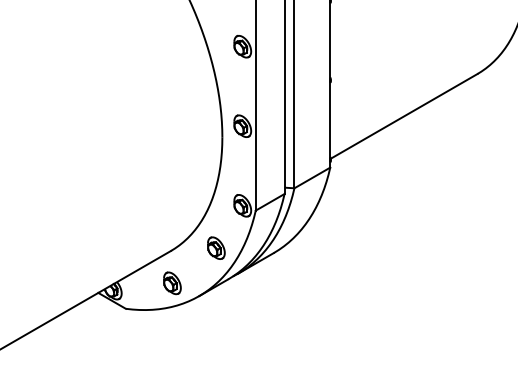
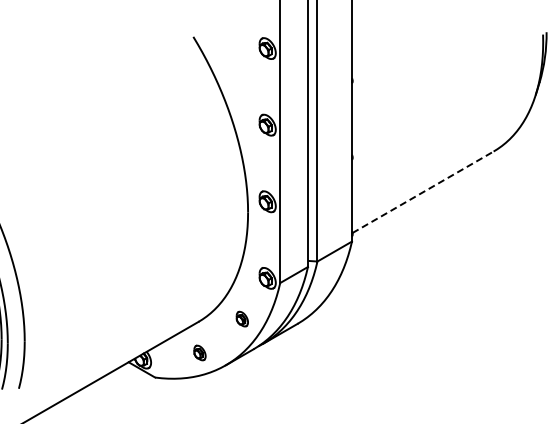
line: (404, 116) -> (423, 192), solid -> dashed
part: (216, 247) -> (242, 318), size x0.7
part: (171, 282) -> (199, 352), size x0.7

